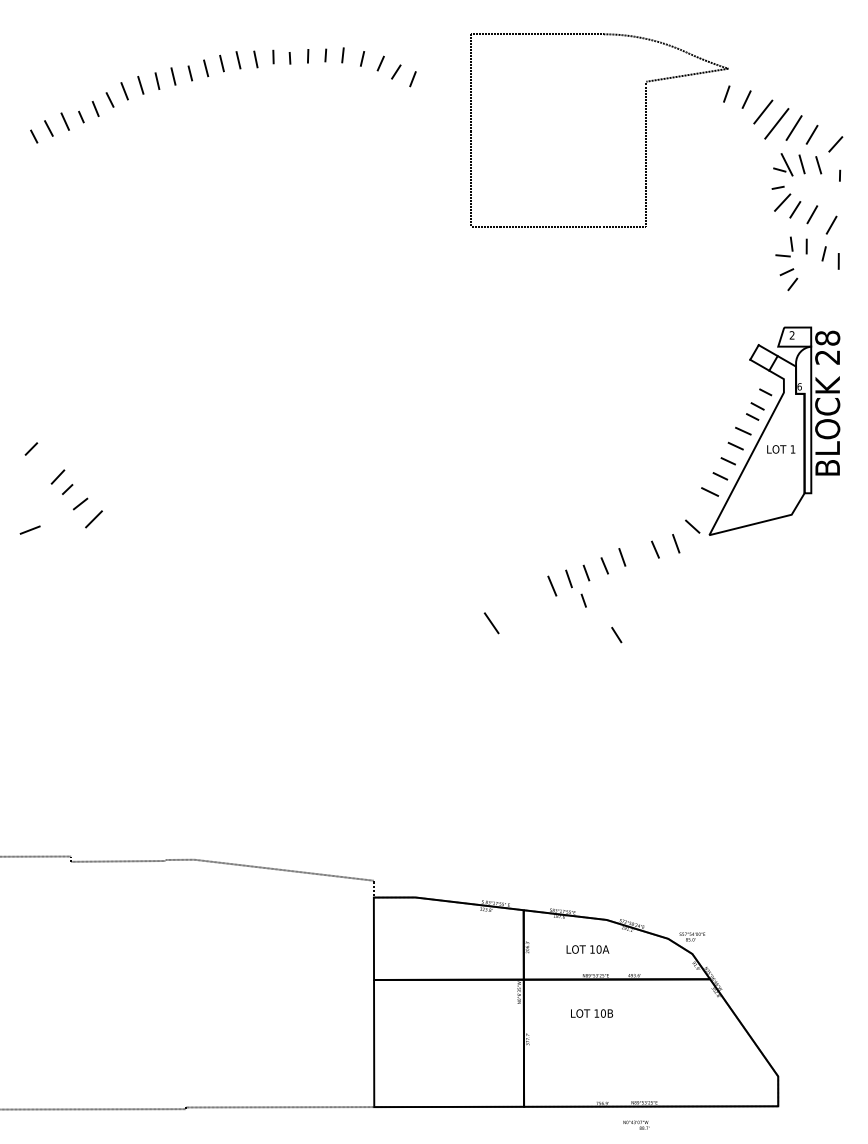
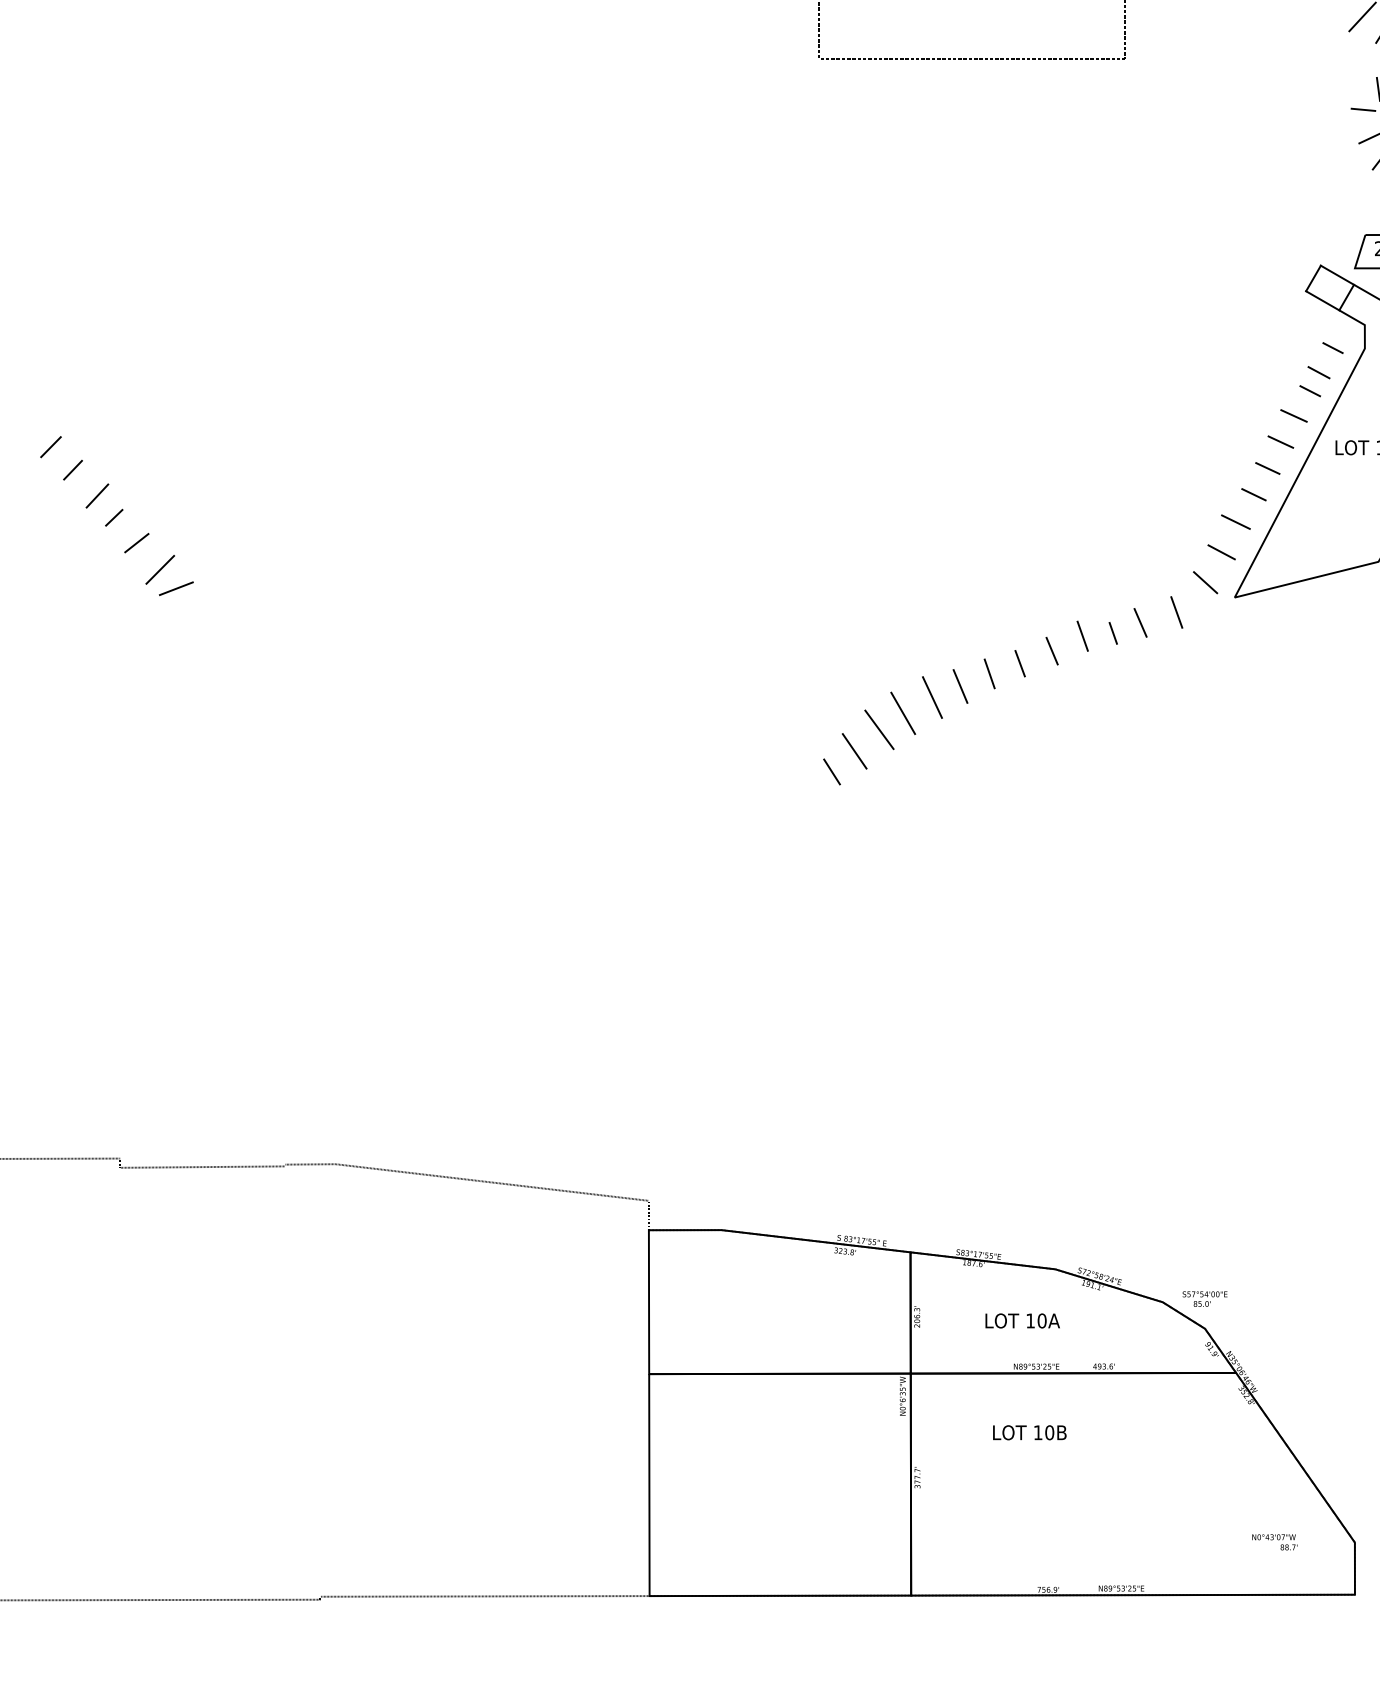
line: (43, 461) -> (72, 468), added
line: (701, 509) -> (1220, 552), added
line: (29, 529) -> (175, 587), moved
line: (535, 592) -> (931, 697), added
line: (583, 600) -> (1112, 632), moved
line: (519, 601) -> (903, 713), added
line: (505, 610) -> (878, 729), added
line: (616, 635) -> (831, 772), moved
text: (636, 1124) -> (1275, 1540), moved

